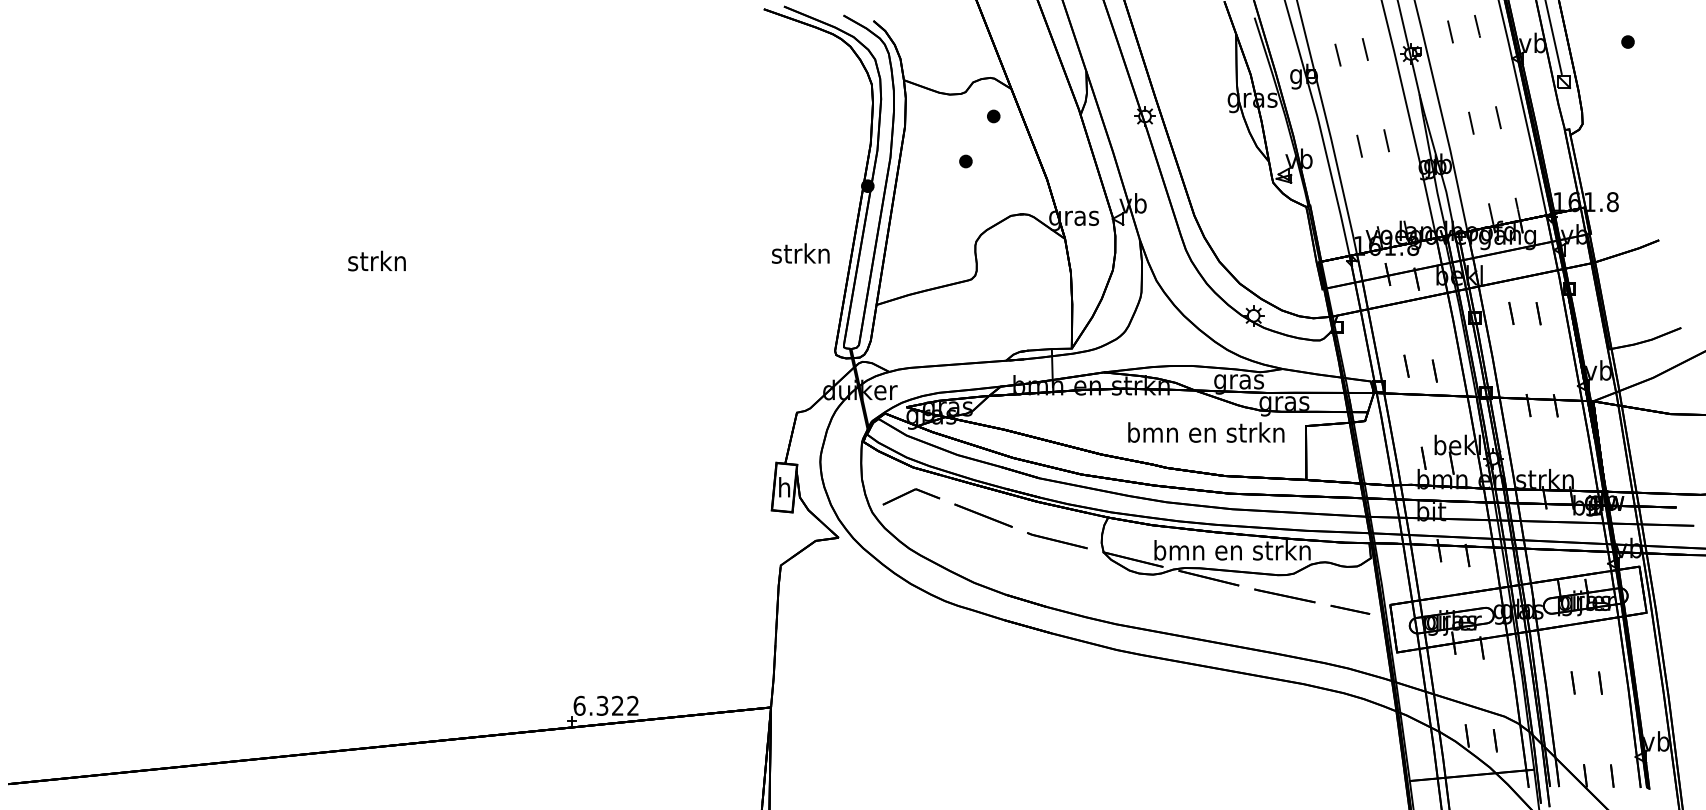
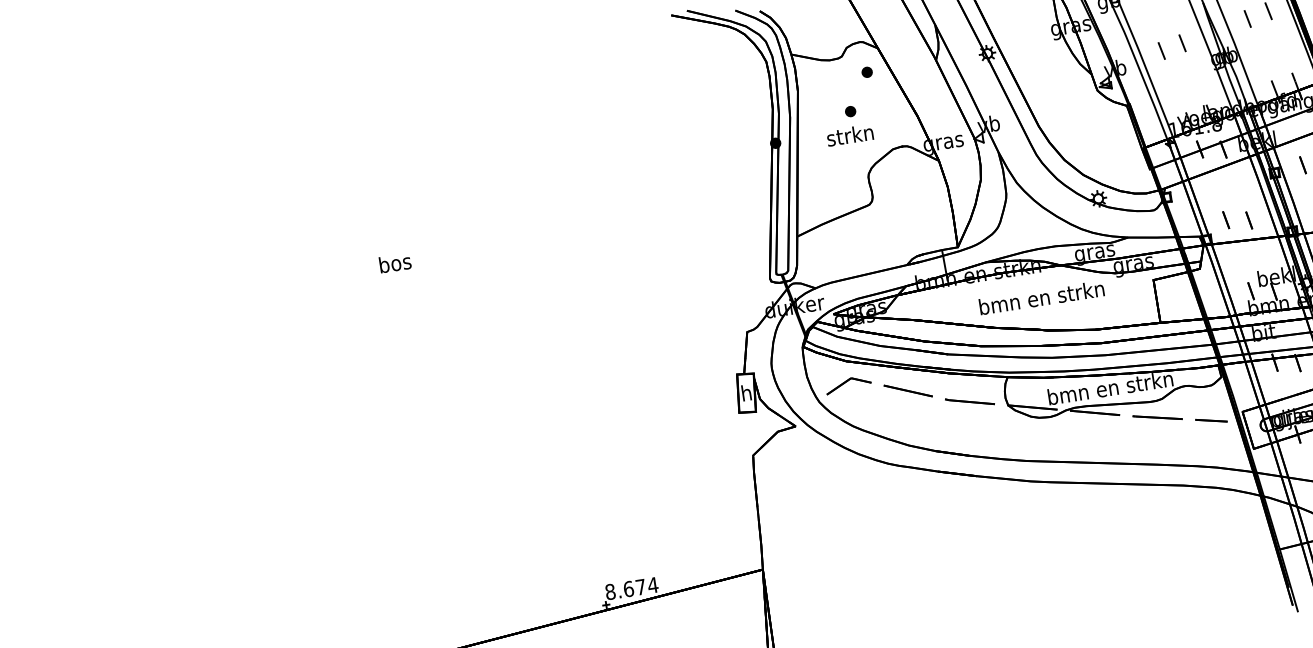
text: (800, 253) -> (849, 135), moved
text: (376, 260) -> (394, 262), strkn -> bos
text: (1206, 432) -> (1041, 297), moved
text: (606, 705) -> (631, 588), 6.322 -> 8.674

